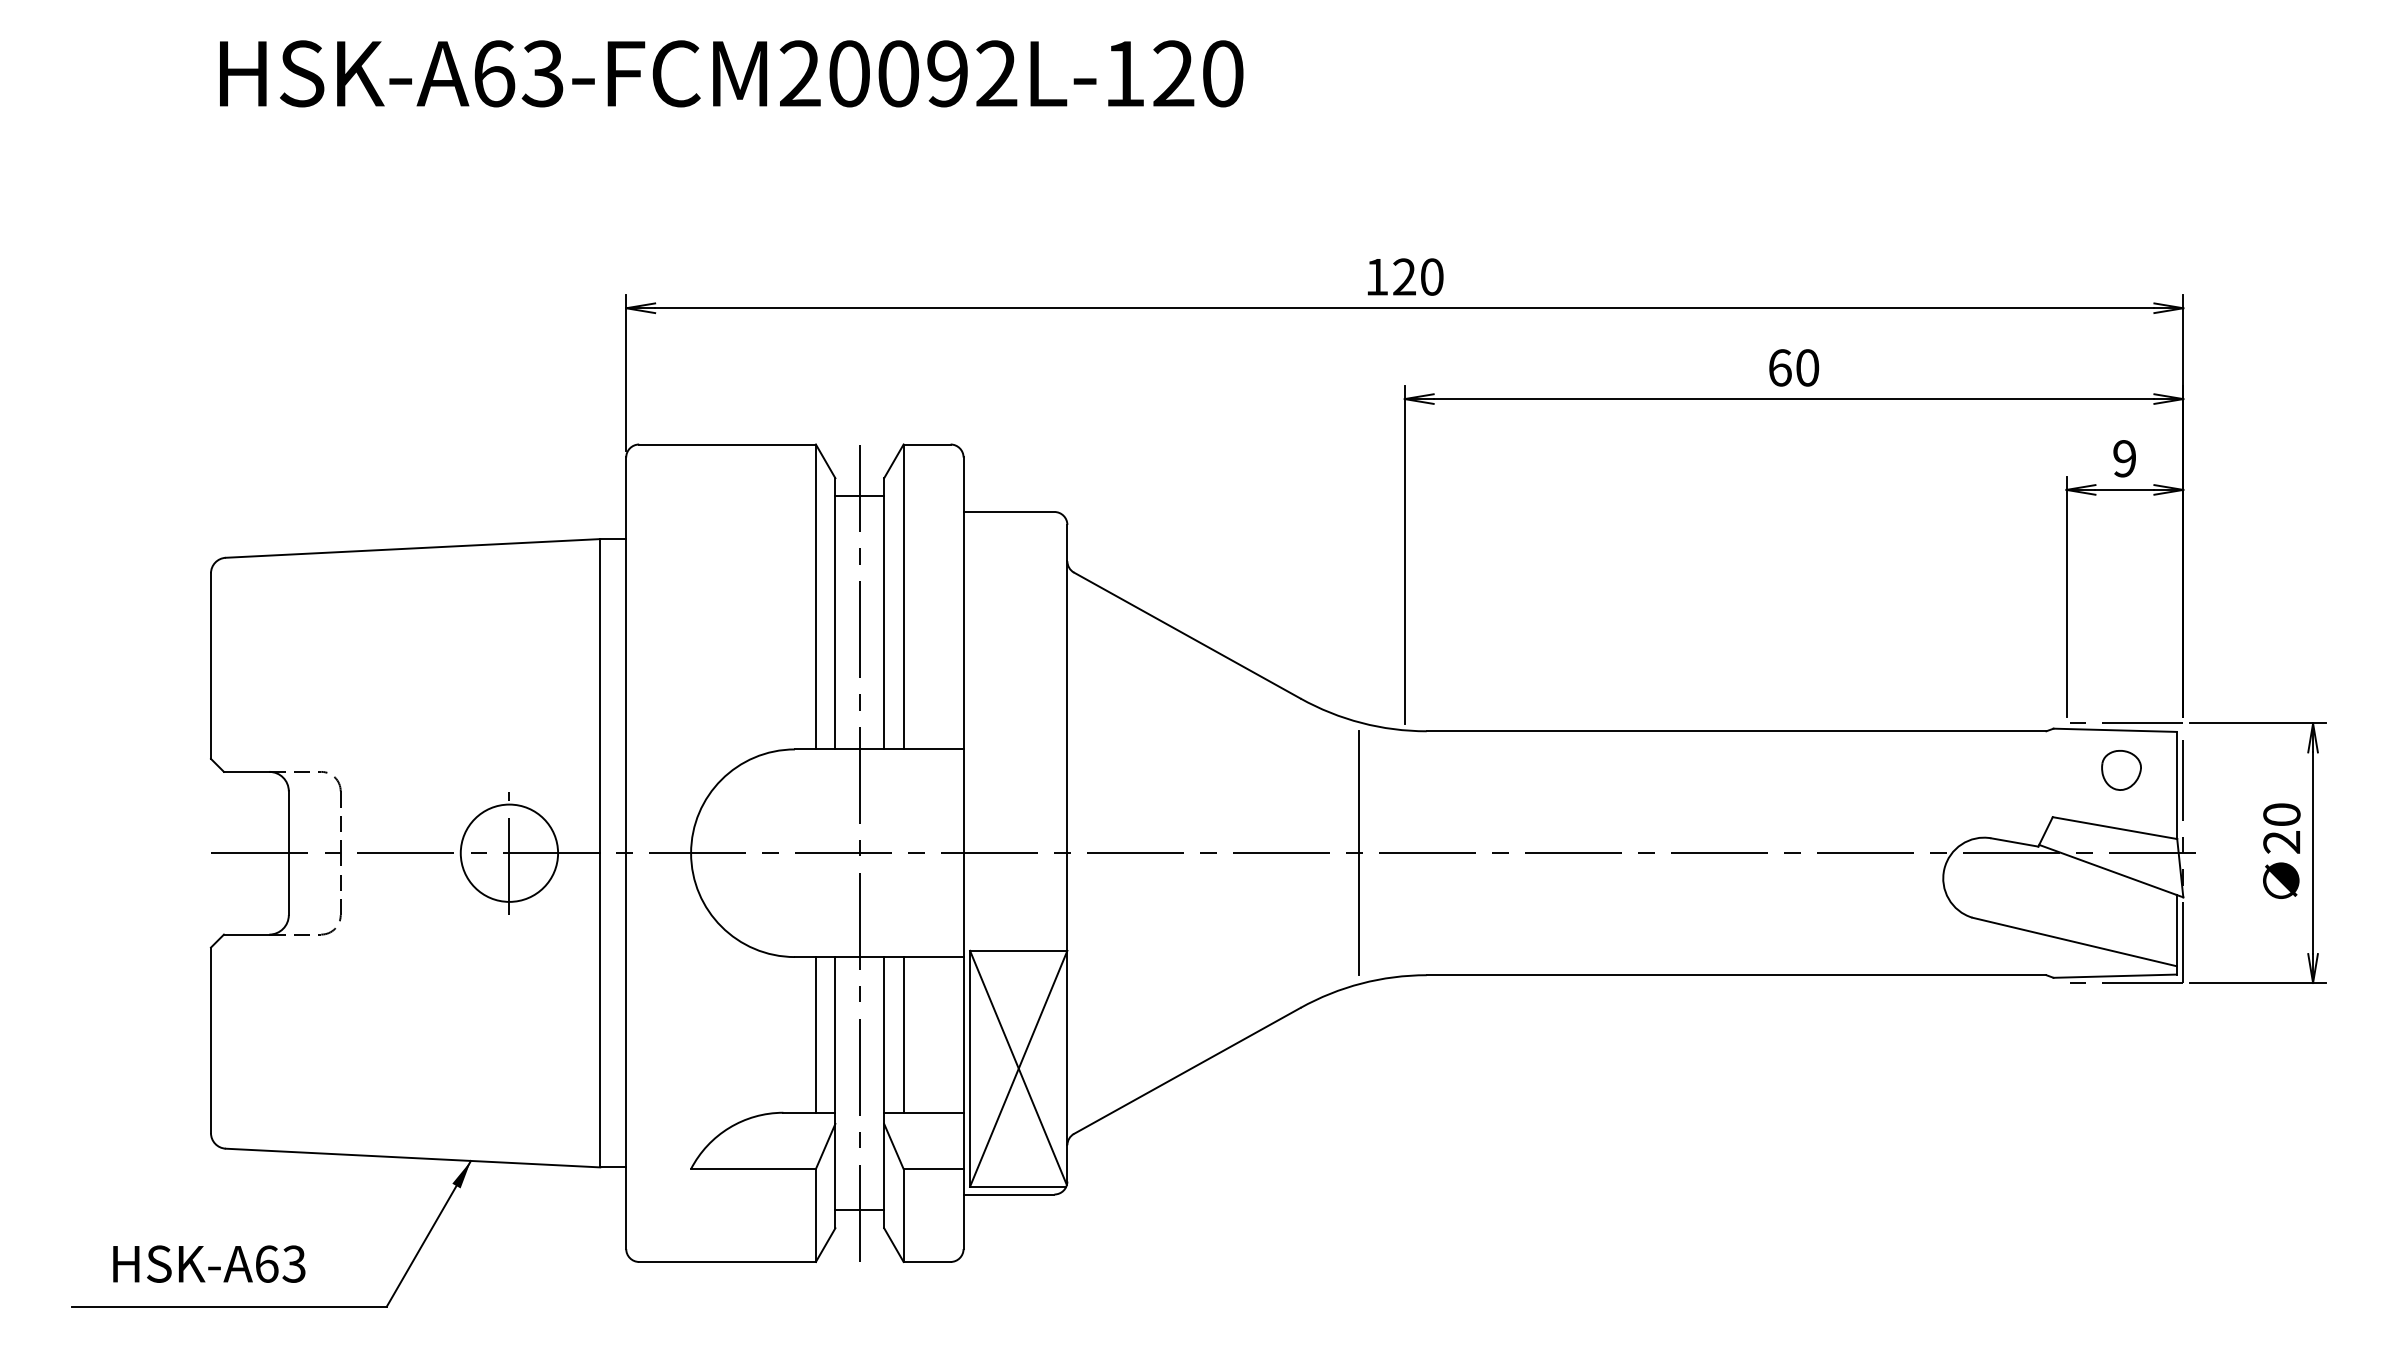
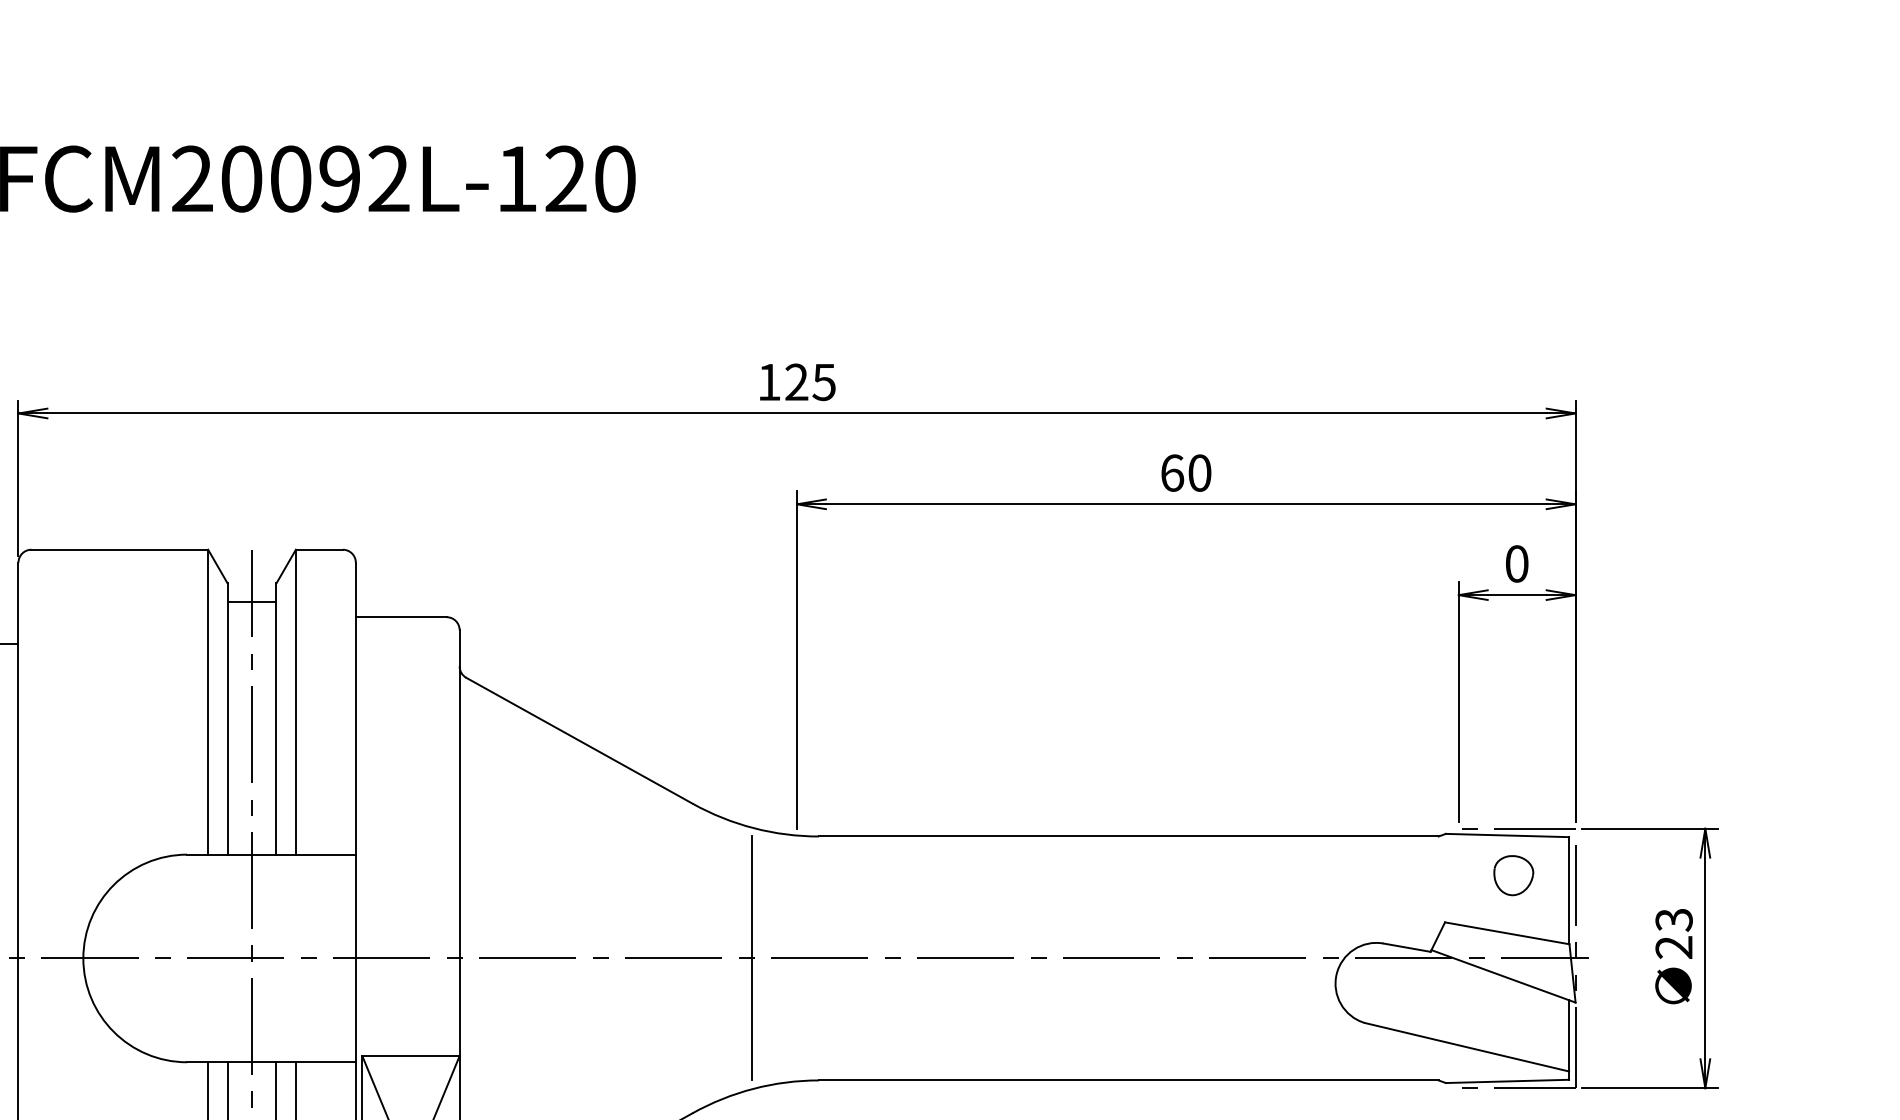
text: (1431, 276) -> (823, 381), 120 -> 125
text: (2124, 458) -> (1516, 563), 9 -> 0
text: (2281, 814) -> (1673, 919), 20 -> 23

